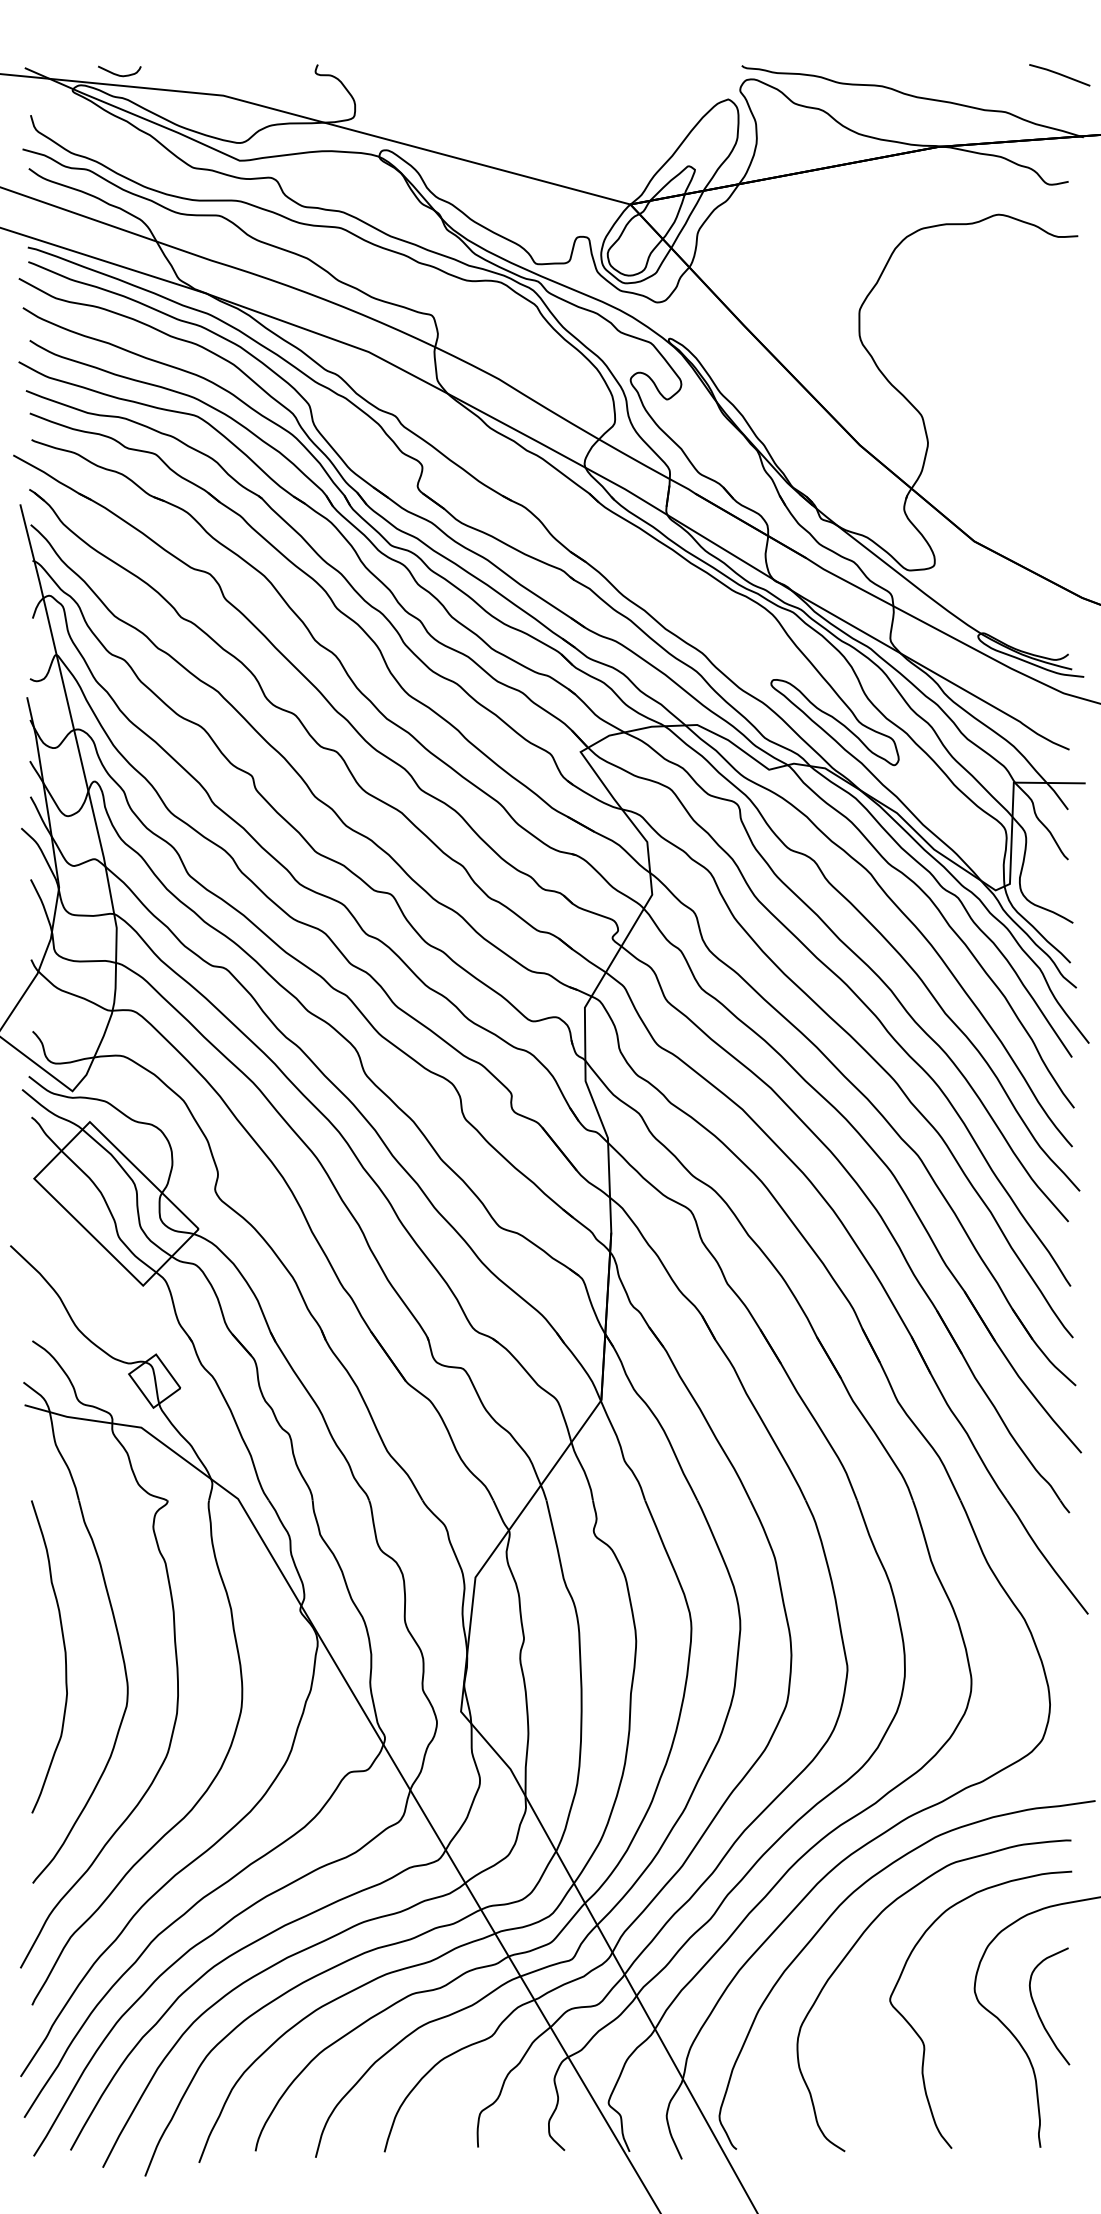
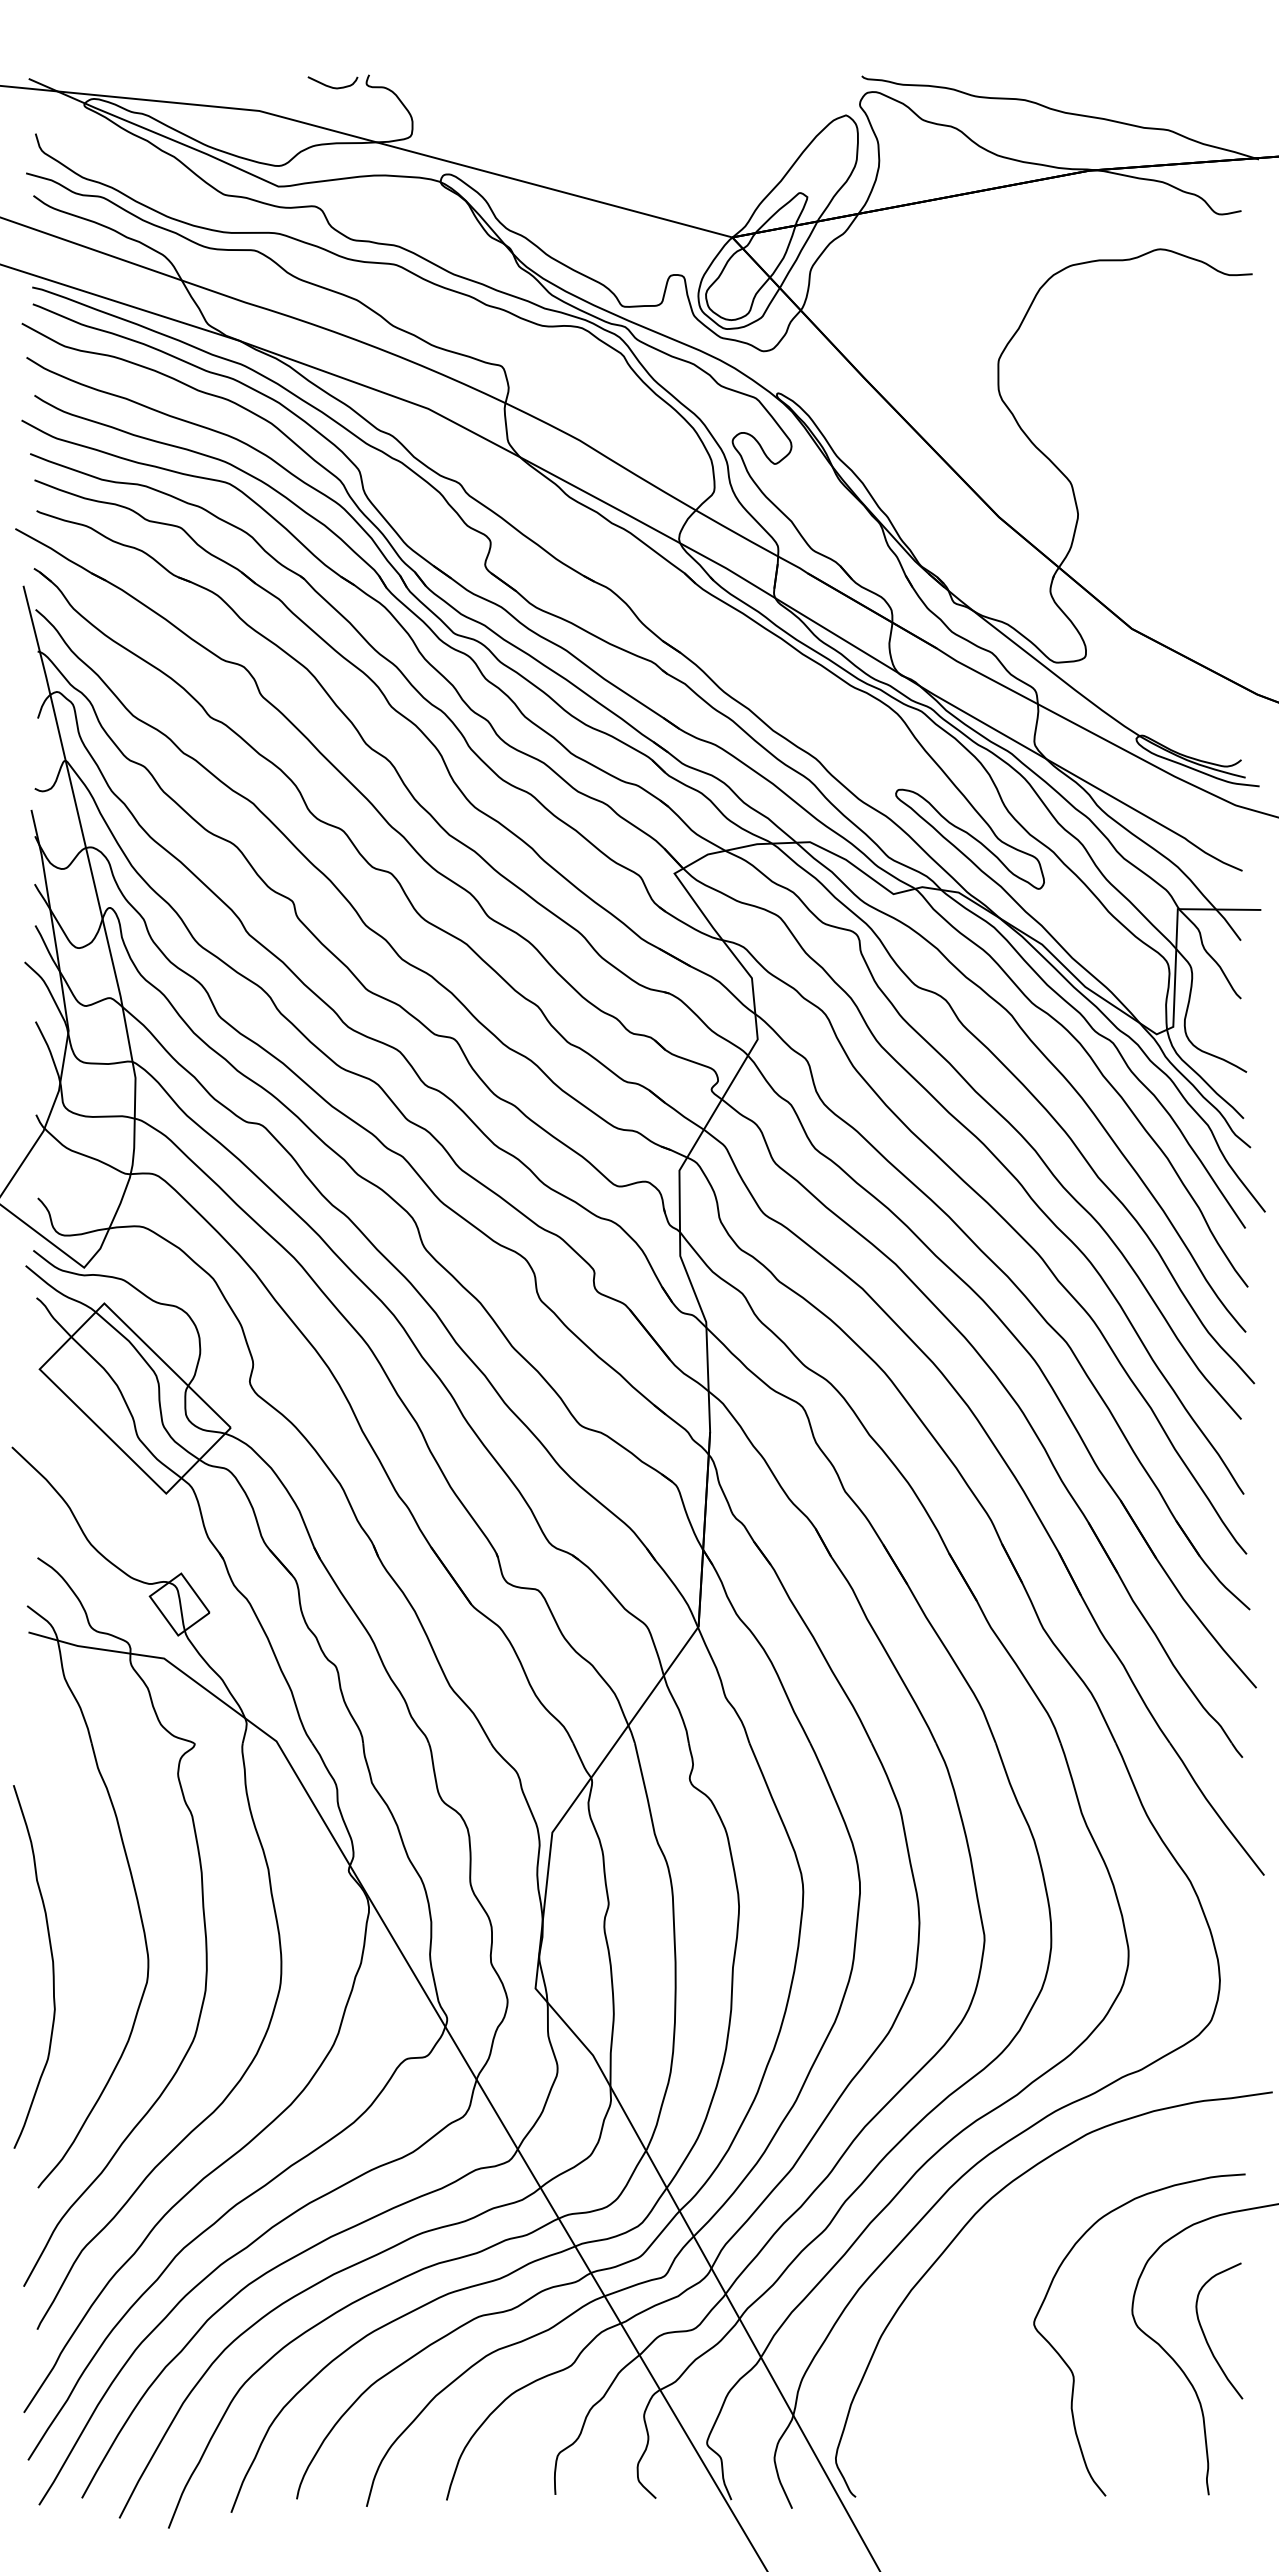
curve: (119, 74) -> (332, 86), moved
line: (1059, 74) -> (1230, 86), removed
curve: (65, 1656) -> (52, 1966), moved
curve: (860, 1938) -> (999, 2252), removed

